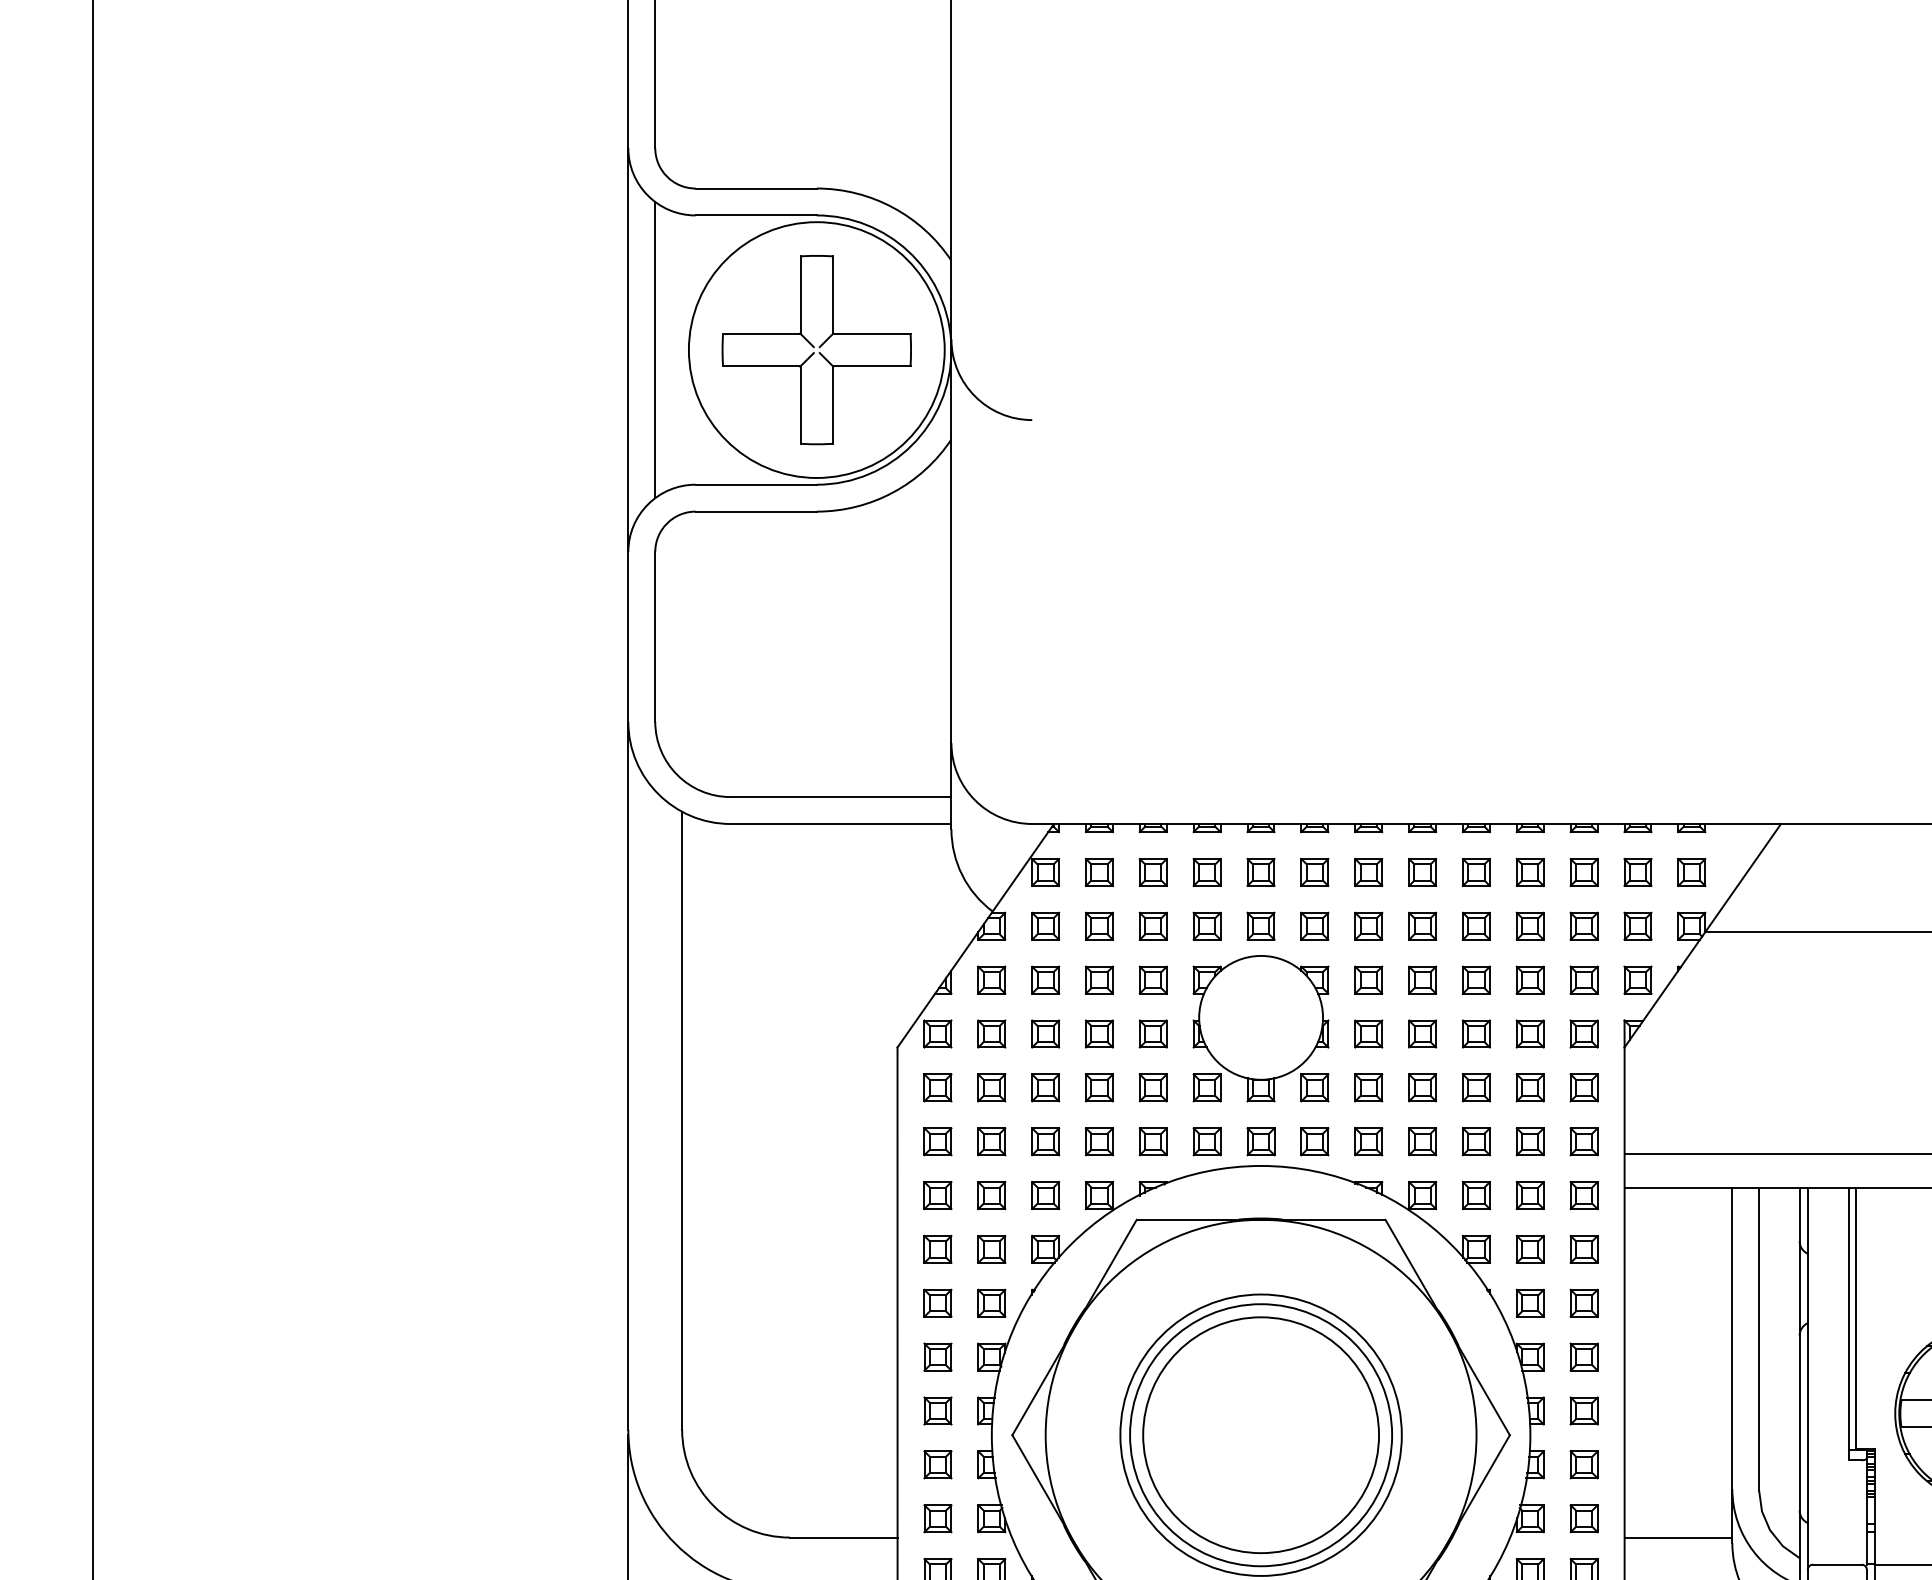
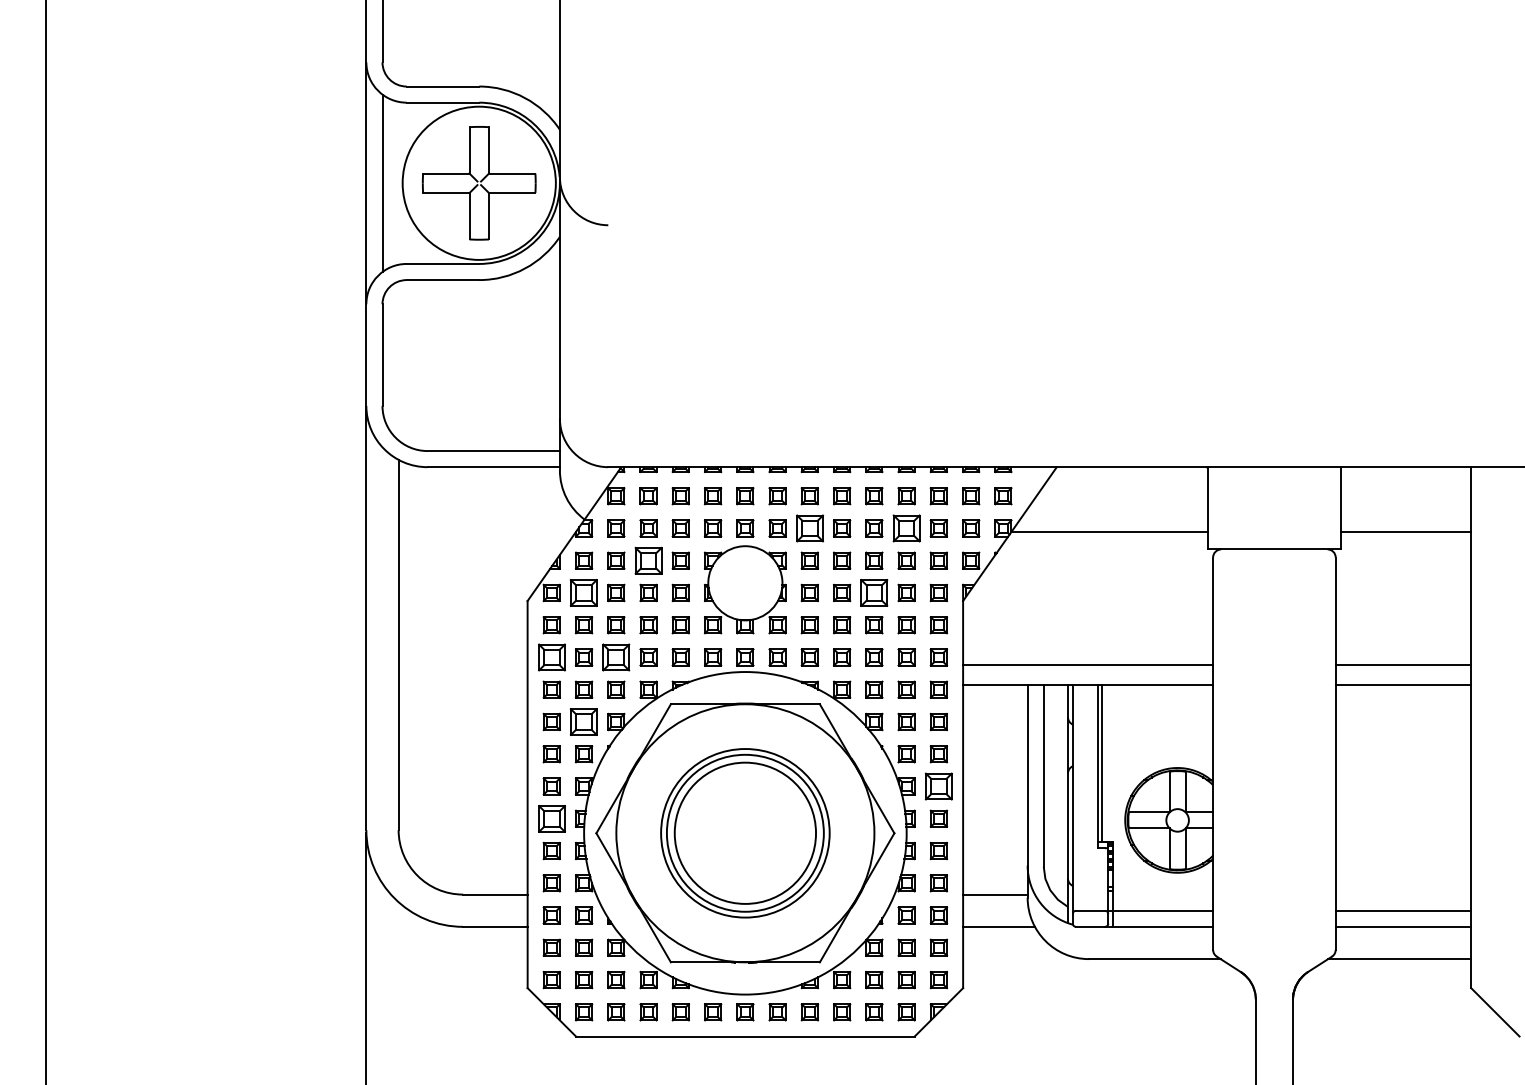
part: (1368, 926) -> (809, 528), size x1.6
part: (1530, 926) -> (906, 528), size x1.6
part: (1099, 979) -> (648, 560), size x1.6
part: (992, 1033) -> (584, 592), size x1.6
part: (1476, 1033) -> (874, 592), size x1.6
part: (937, 1141) -> (551, 657), size x1.6
part: (1045, 1141) -> (616, 657), size x1.6
part: (992, 1248) -> (584, 721), size x1.6
part: (1583, 1357) -> (938, 786), size x1.6
part: (937, 1410) -> (551, 818), size x1.6

